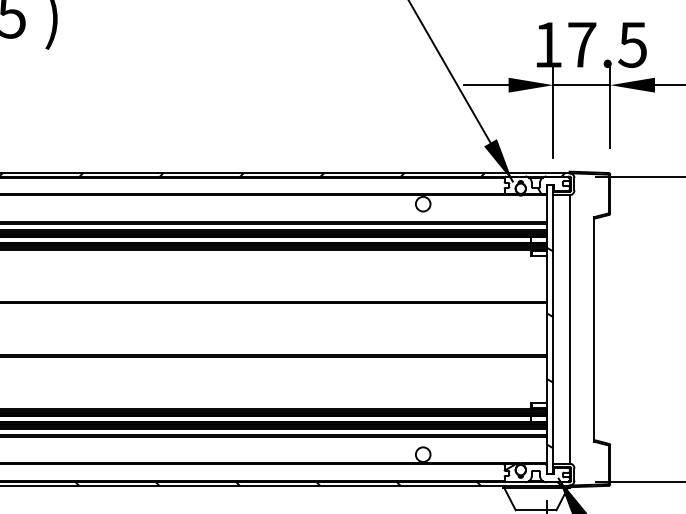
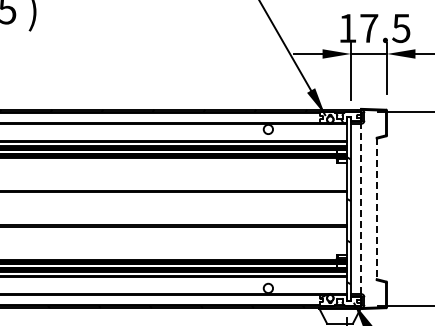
line: (569, 328) -> (361, 208), solid -> dashed
line: (593, 330) -> (376, 209), solid -> dashed

